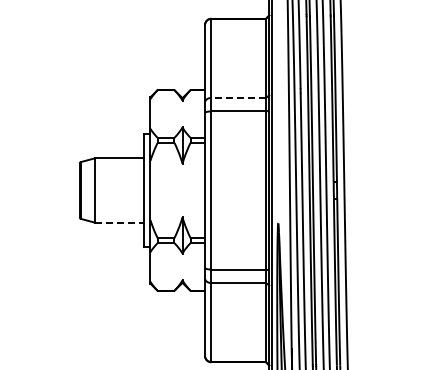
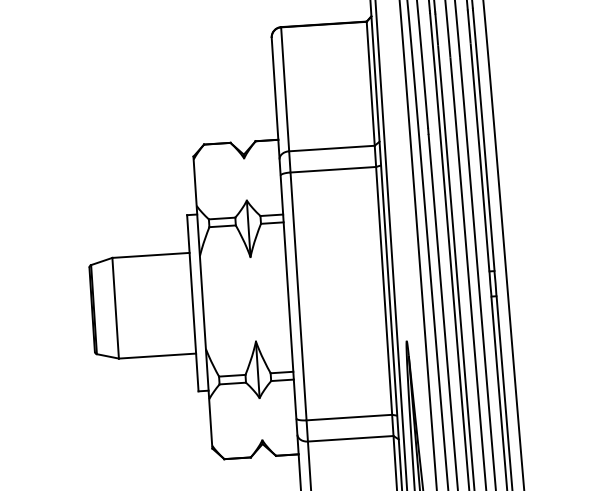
line: (238, 97) -> (331, 147), dashed -> solid
line: (119, 222) -> (157, 355), dashed -> solid

